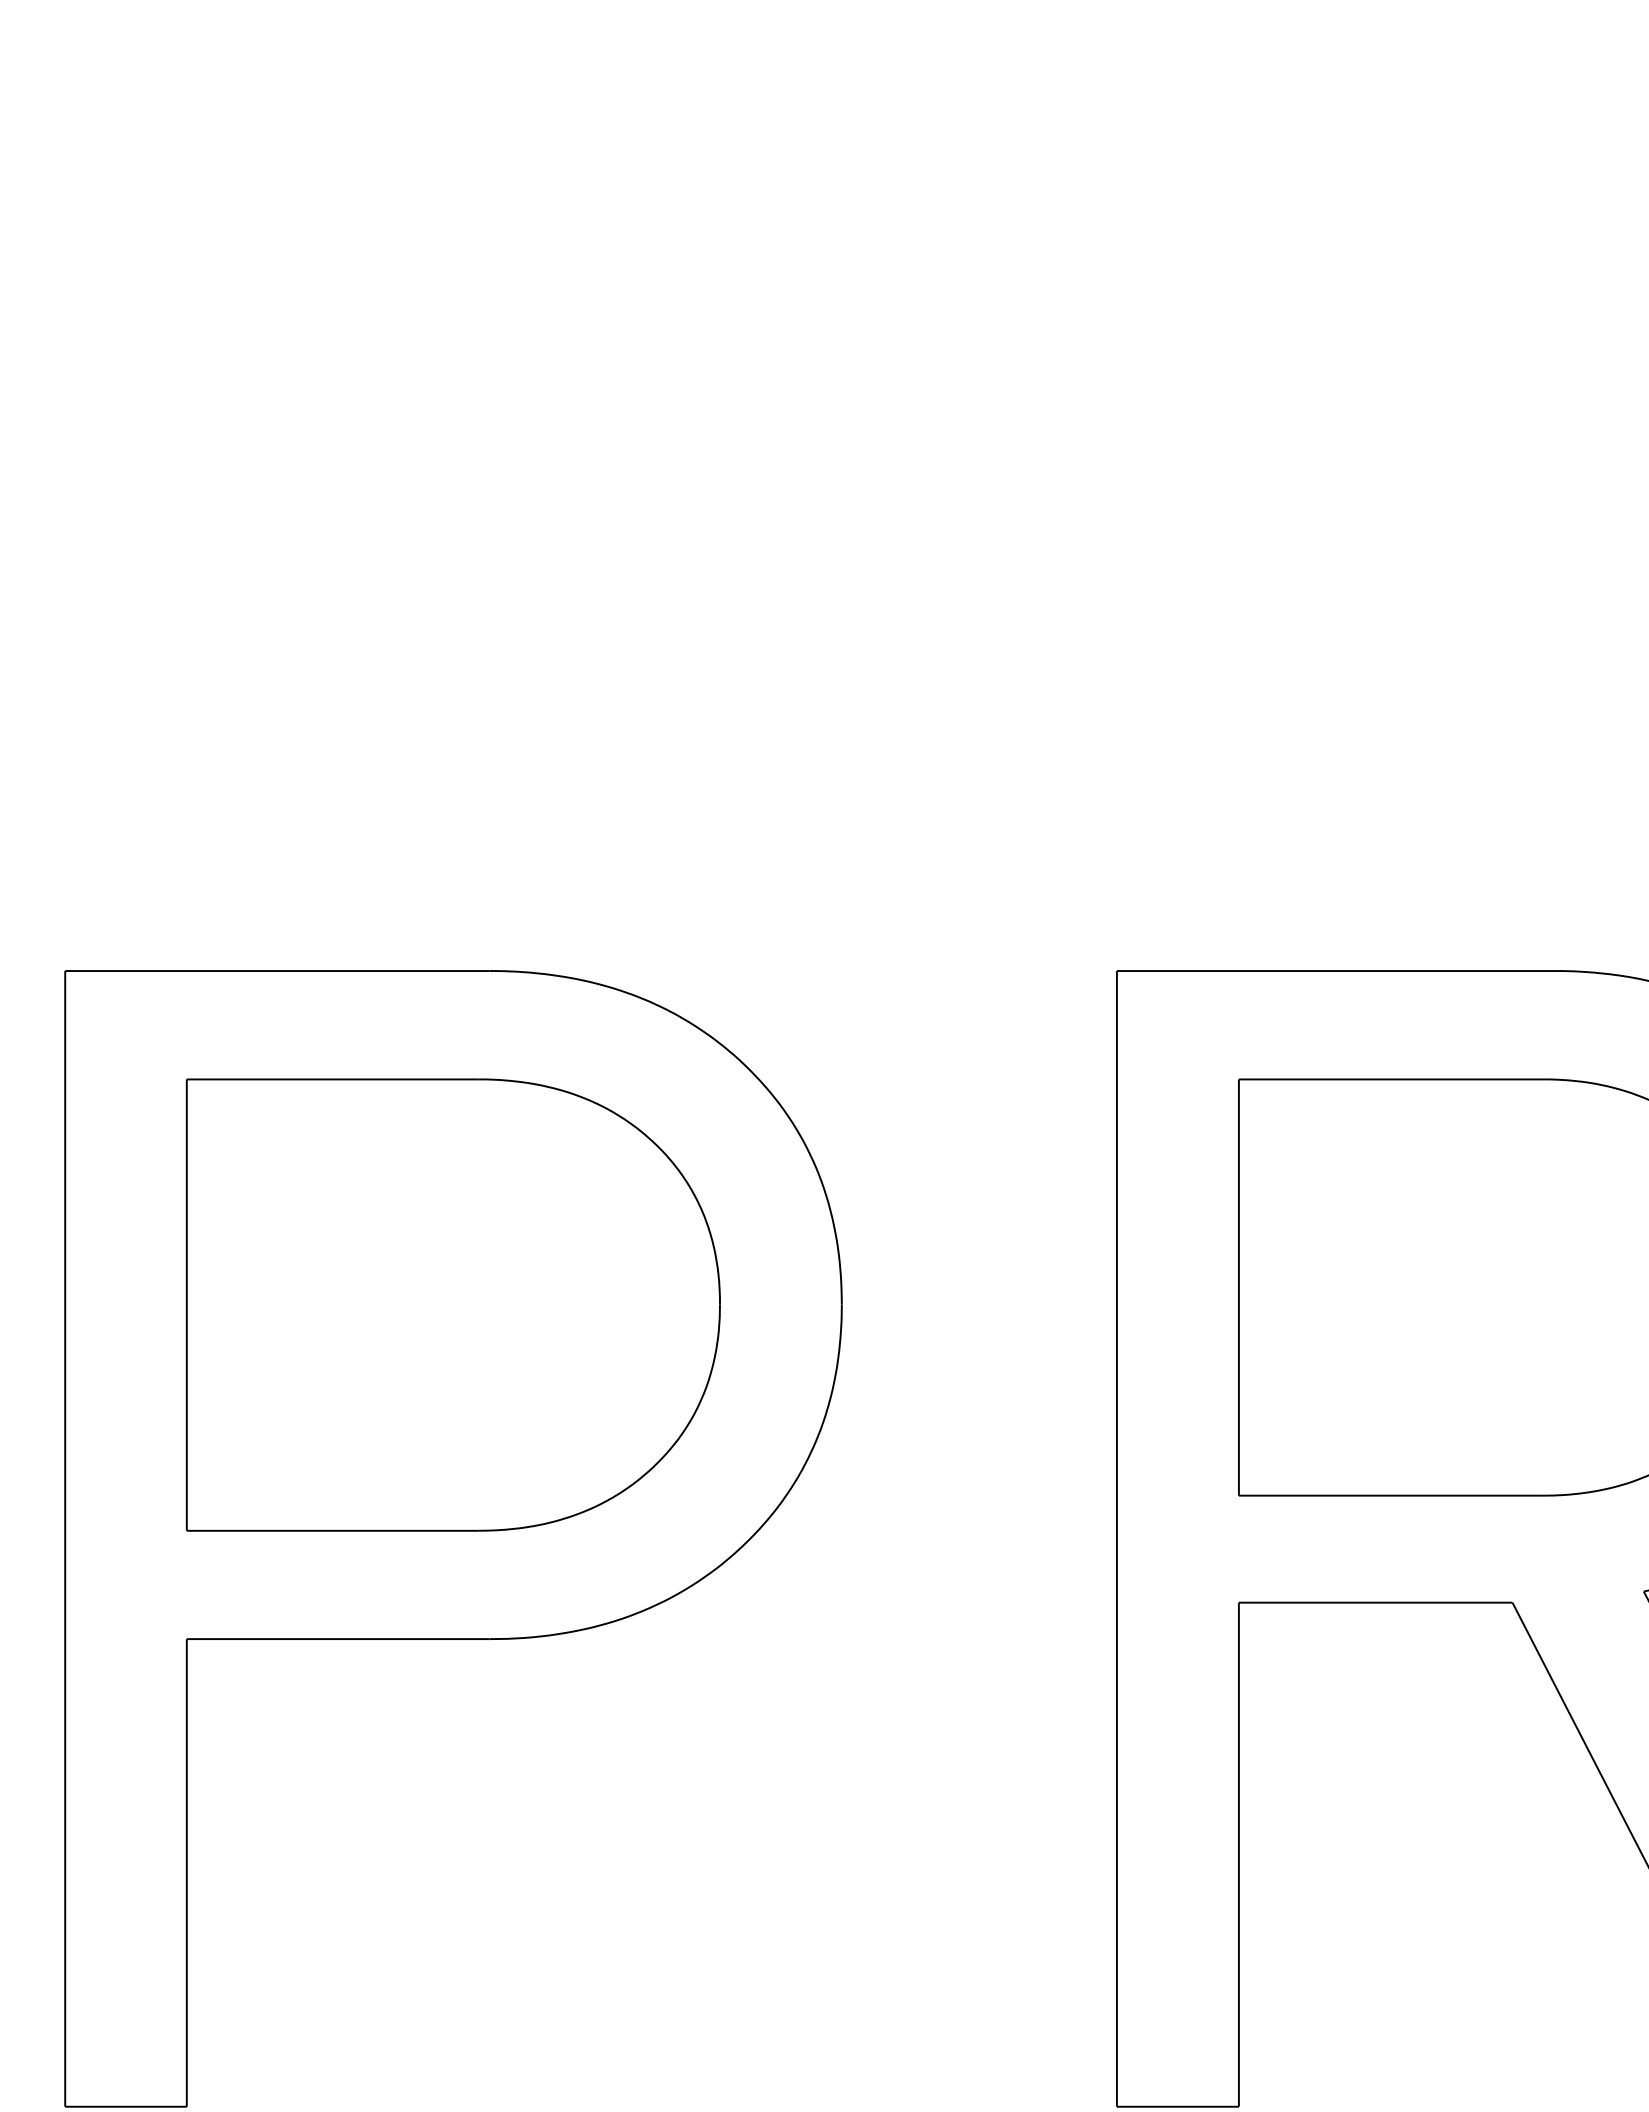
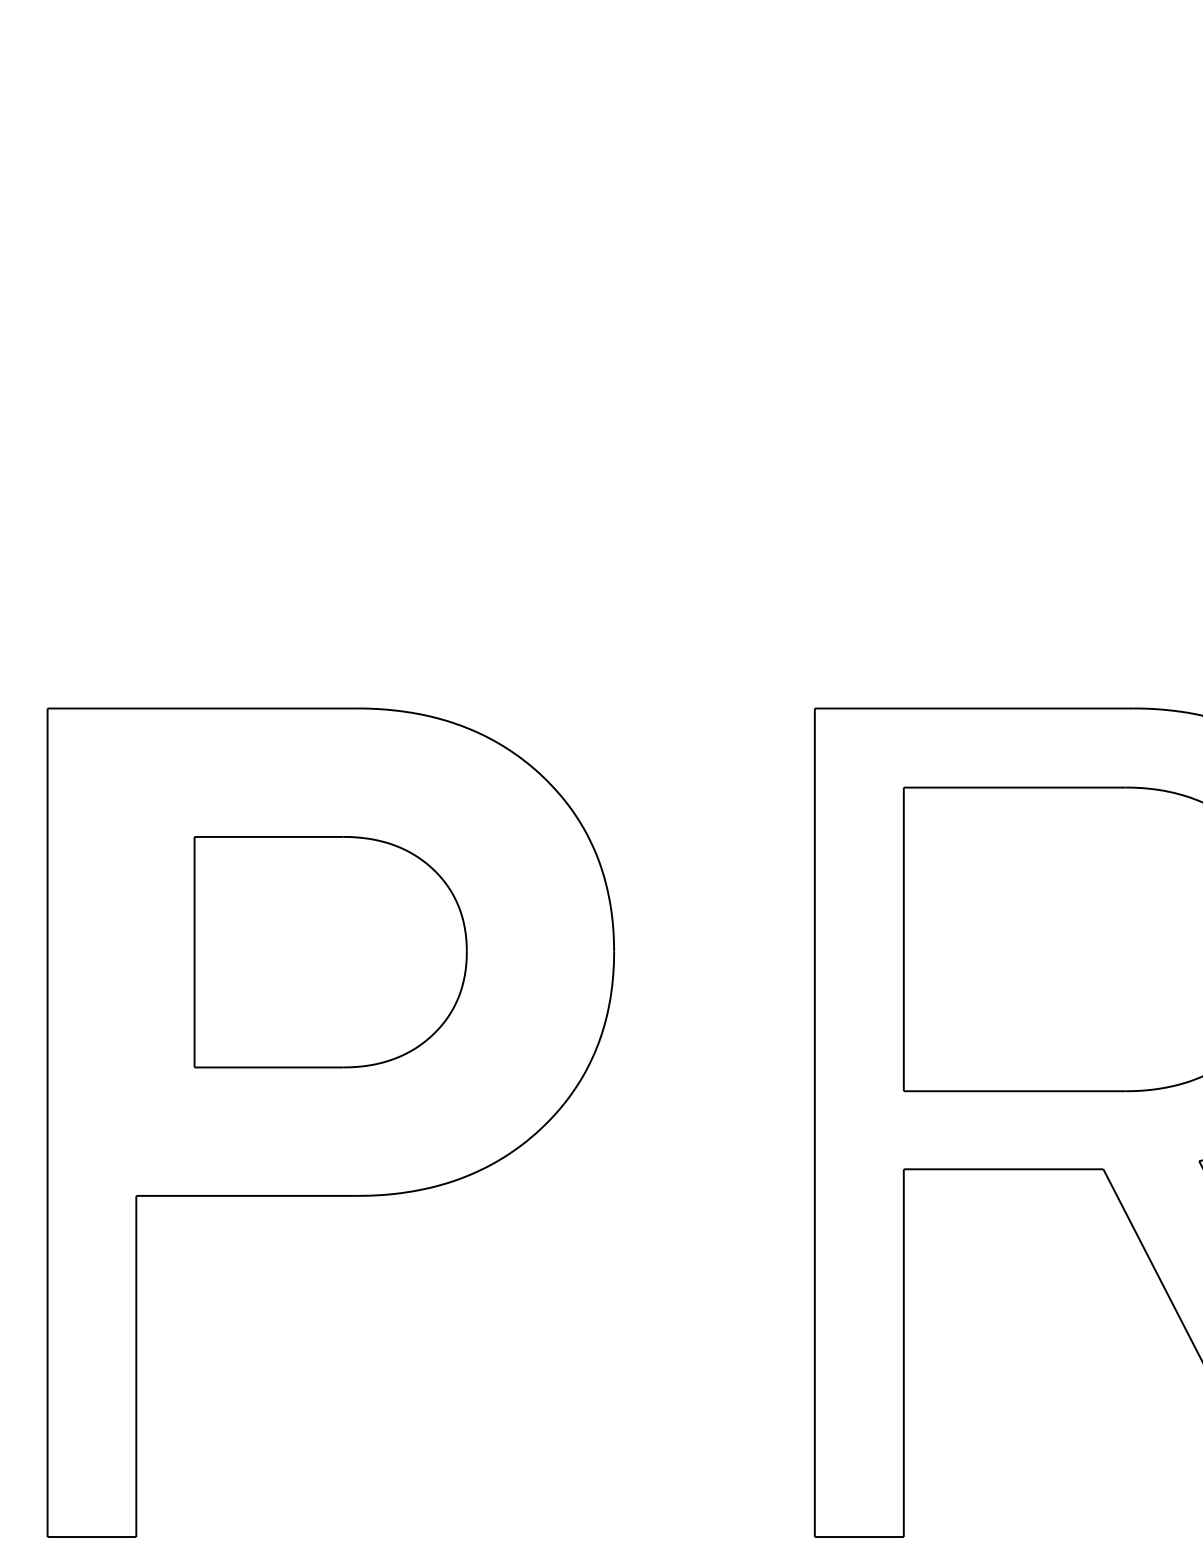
part: (452, 1304) -> (330, 951), size x0.7

